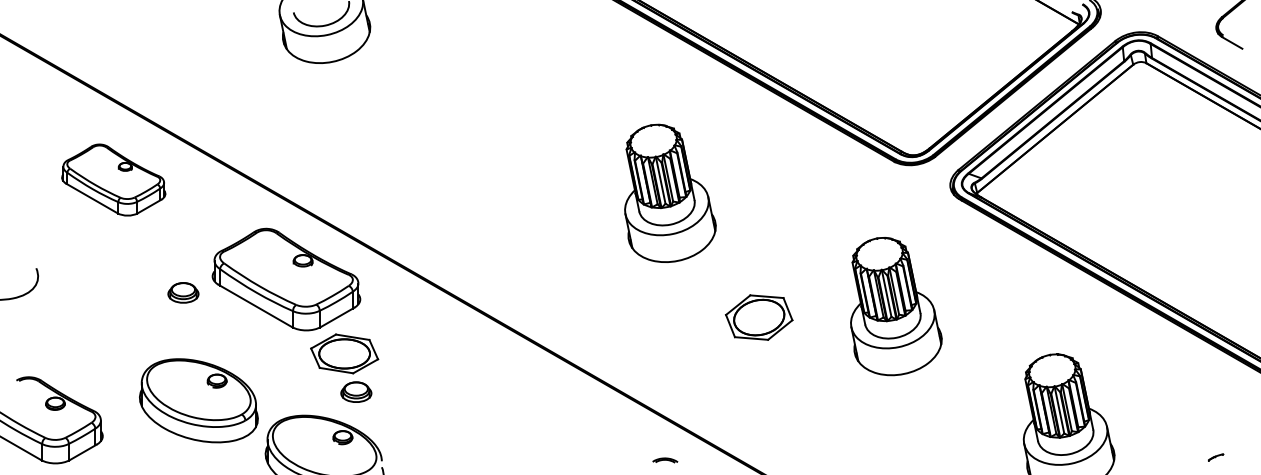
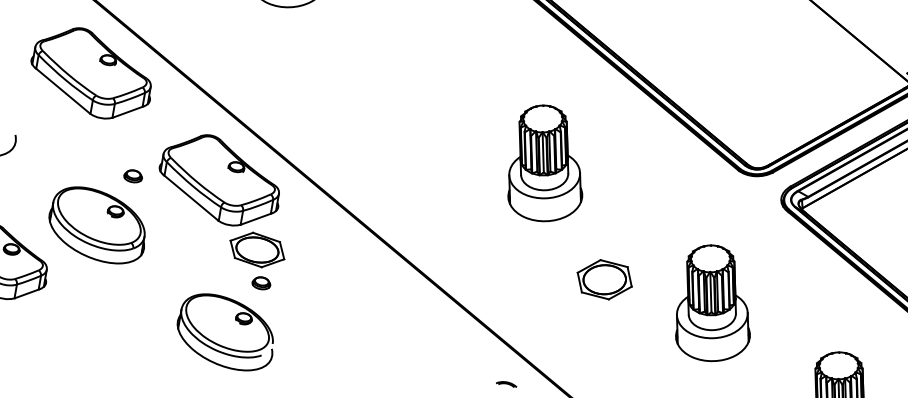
part: (113, 179) -> (91, 72), size x1.43
part: (183, 292) -> (133, 176), size x0.71
part: (896, 306) -> (717, 304), moved
part: (355, 392) -> (260, 283), size x0.71
part: (198, 400) -> (97, 225), moved

